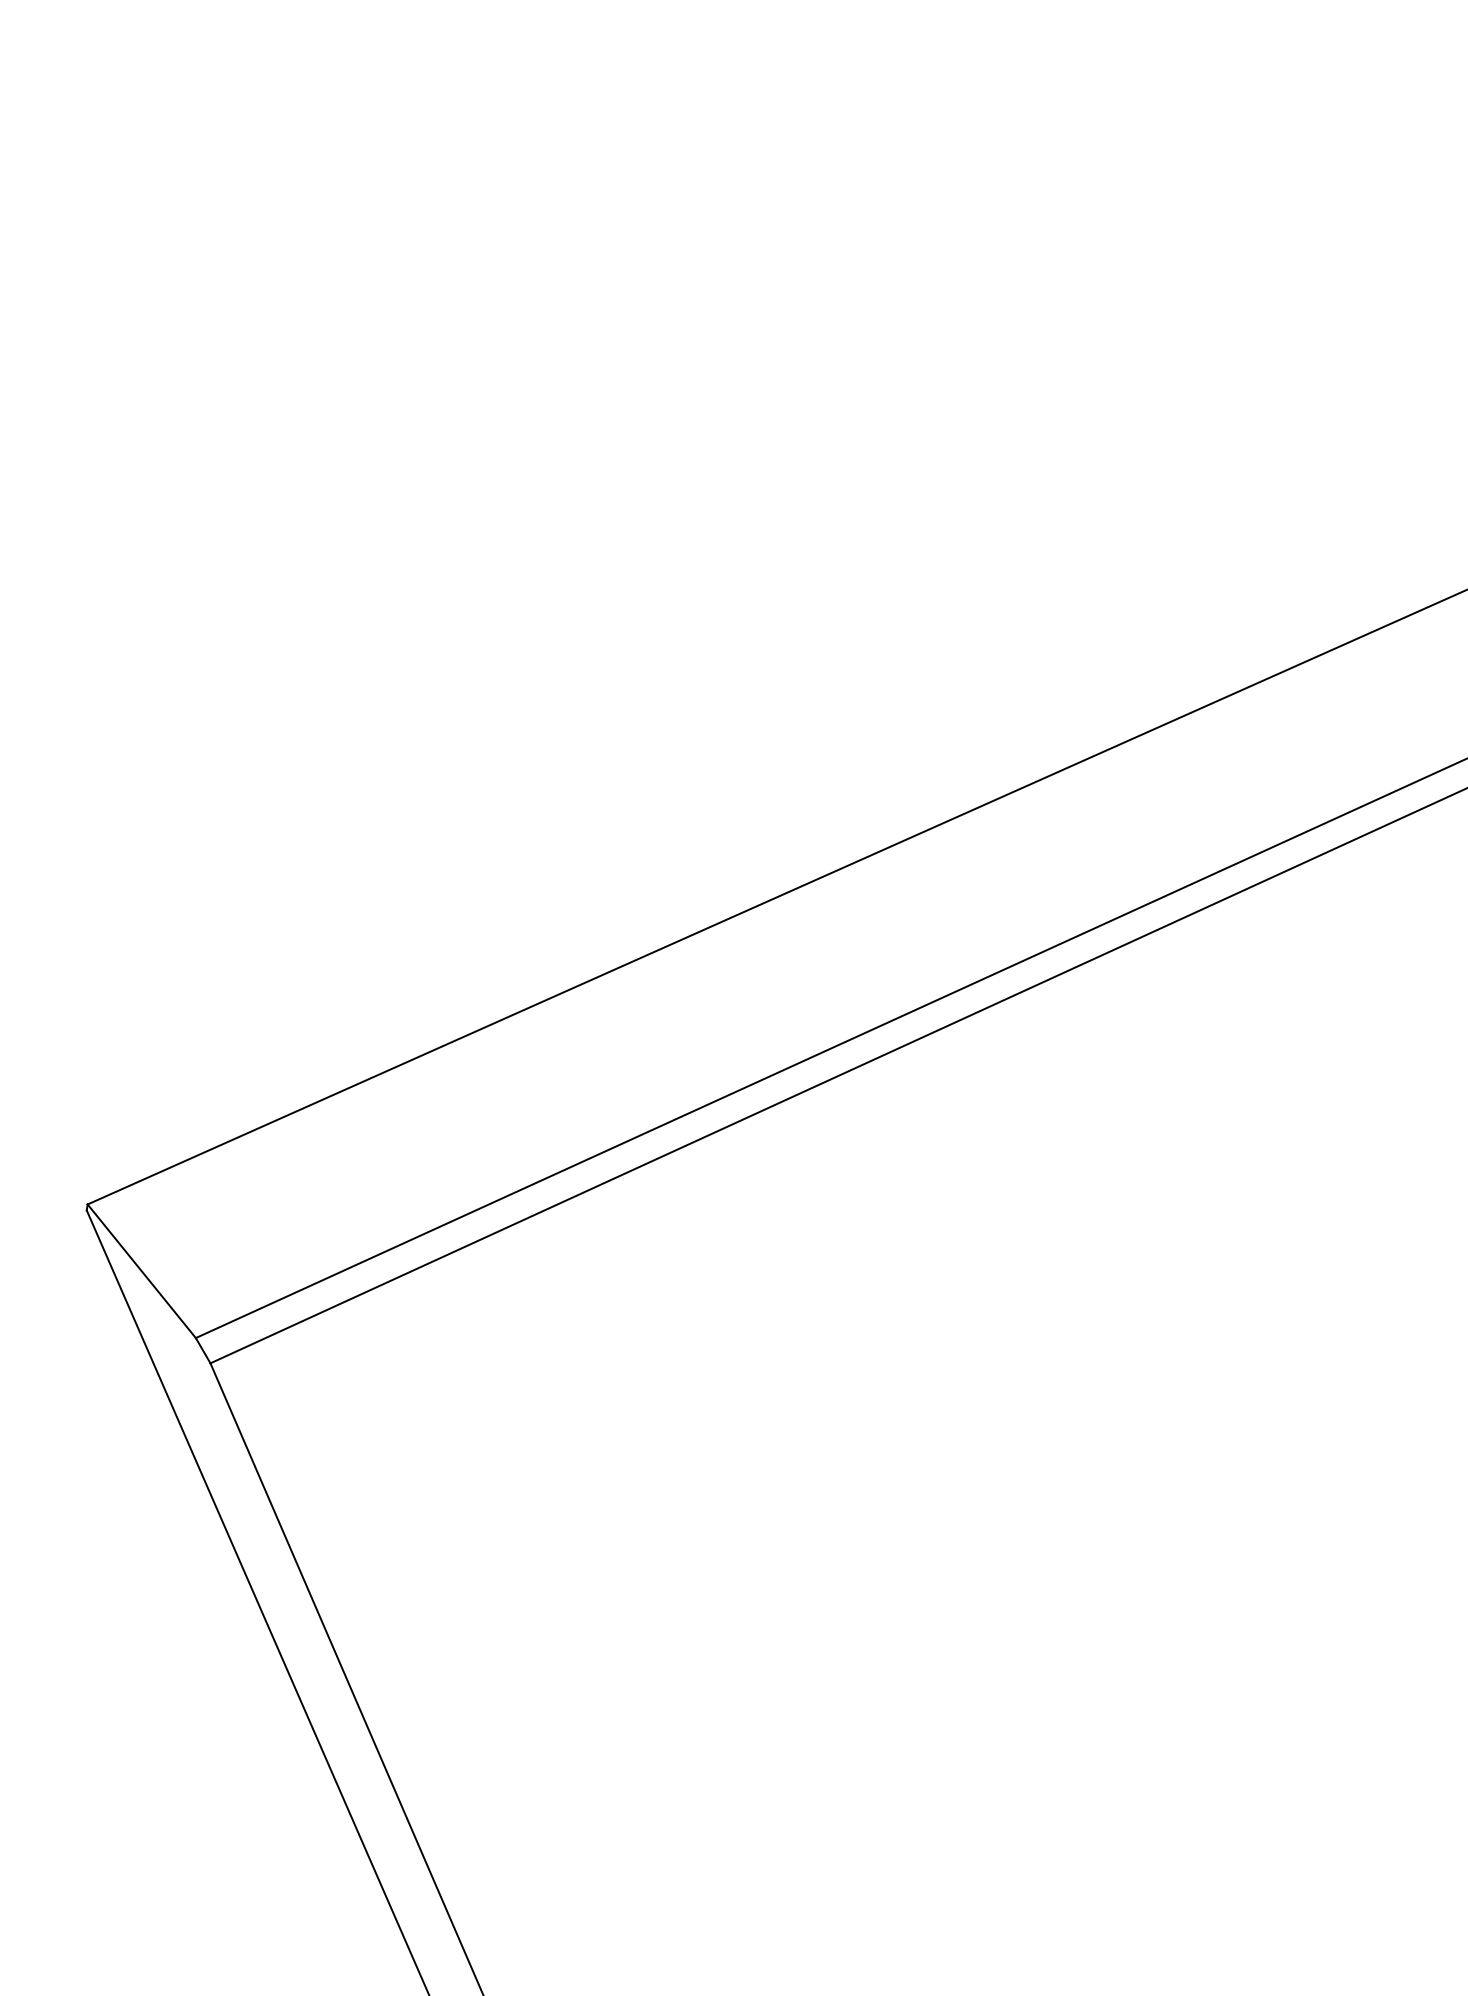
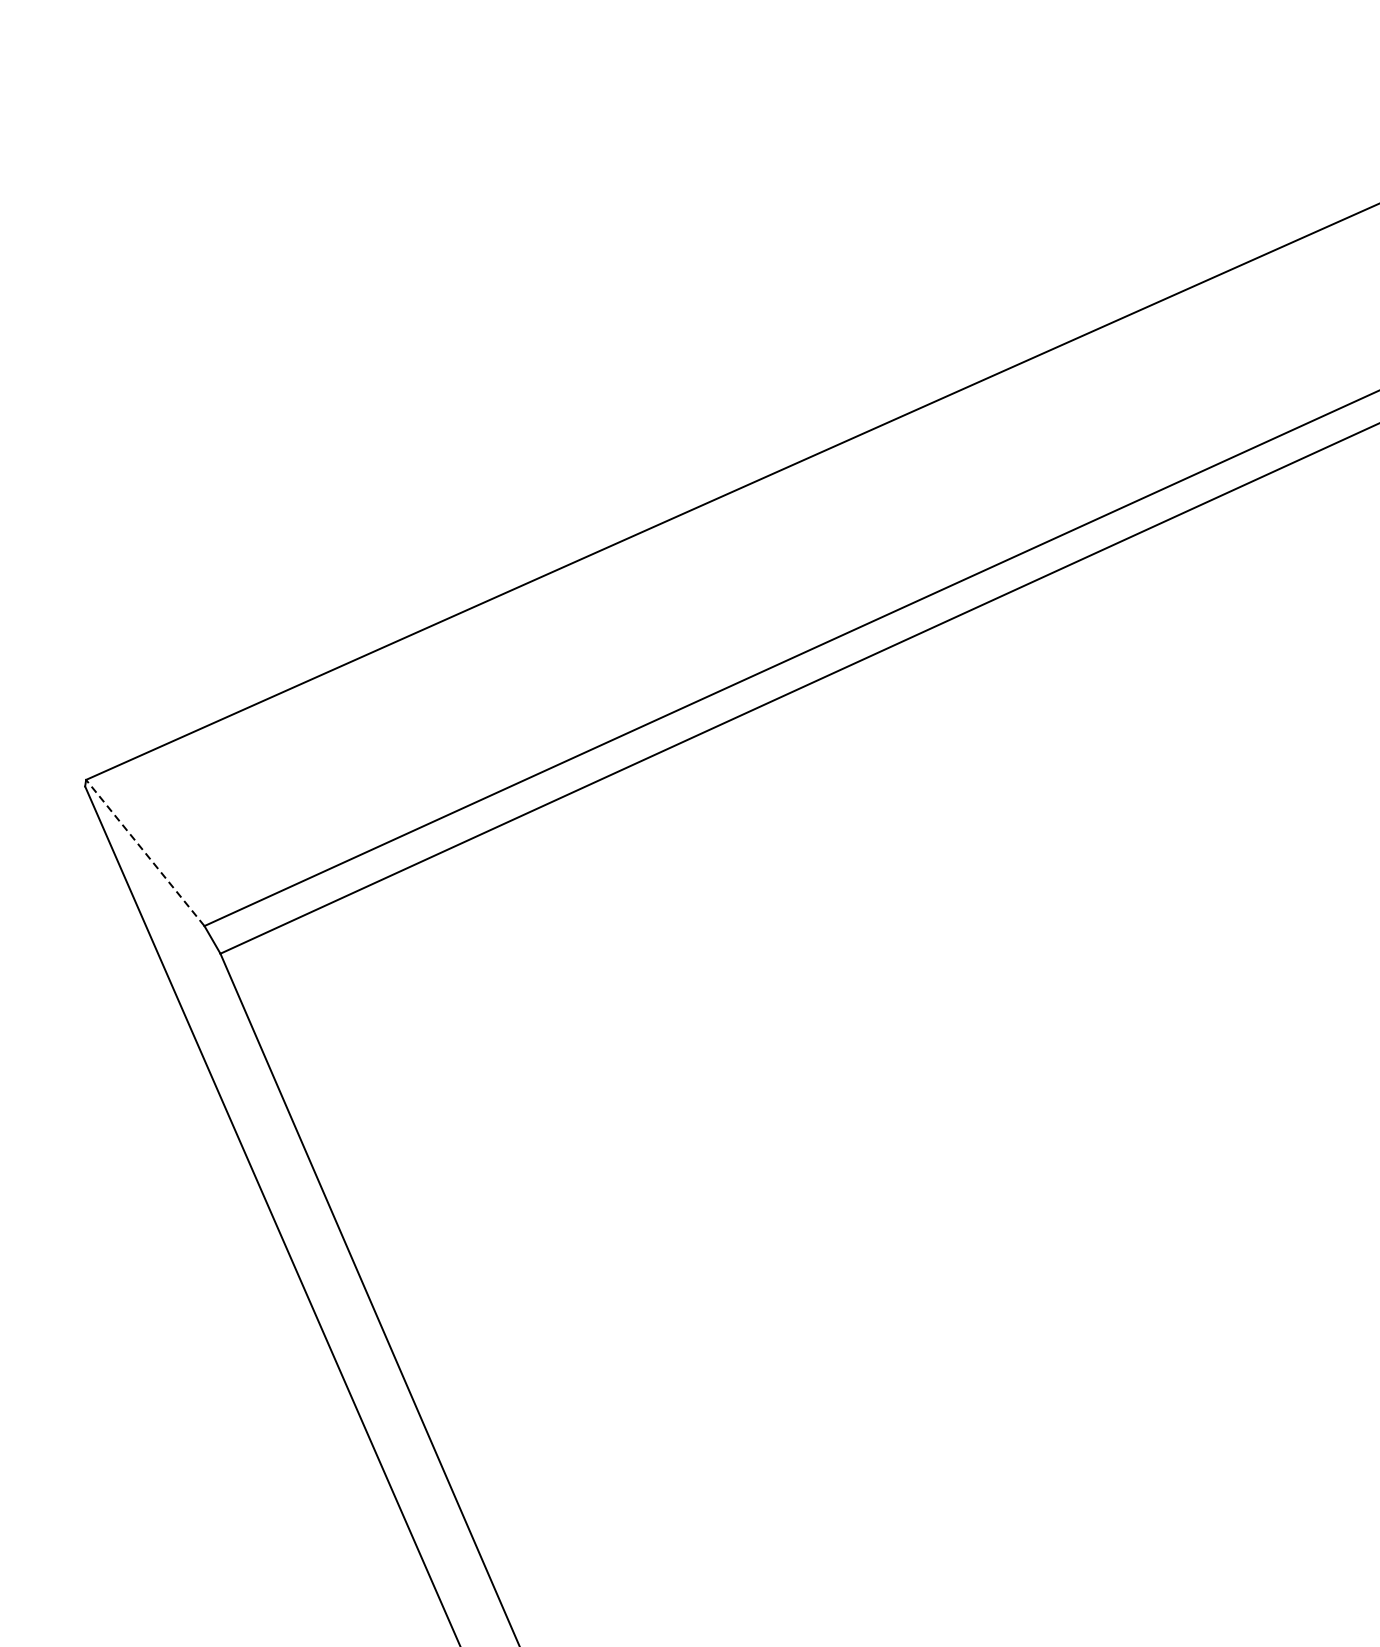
line: (141, 1271) -> (145, 853), solid -> dashed

